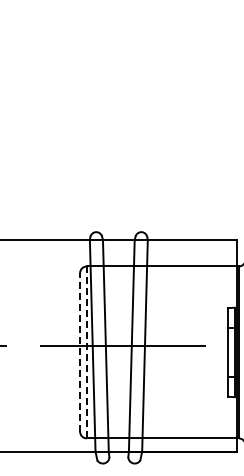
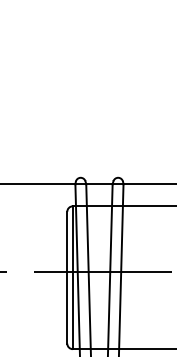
line: (80, 351) -> (67, 276), dashed -> solid
line: (86, 352) -> (72, 277), dashed -> solid

